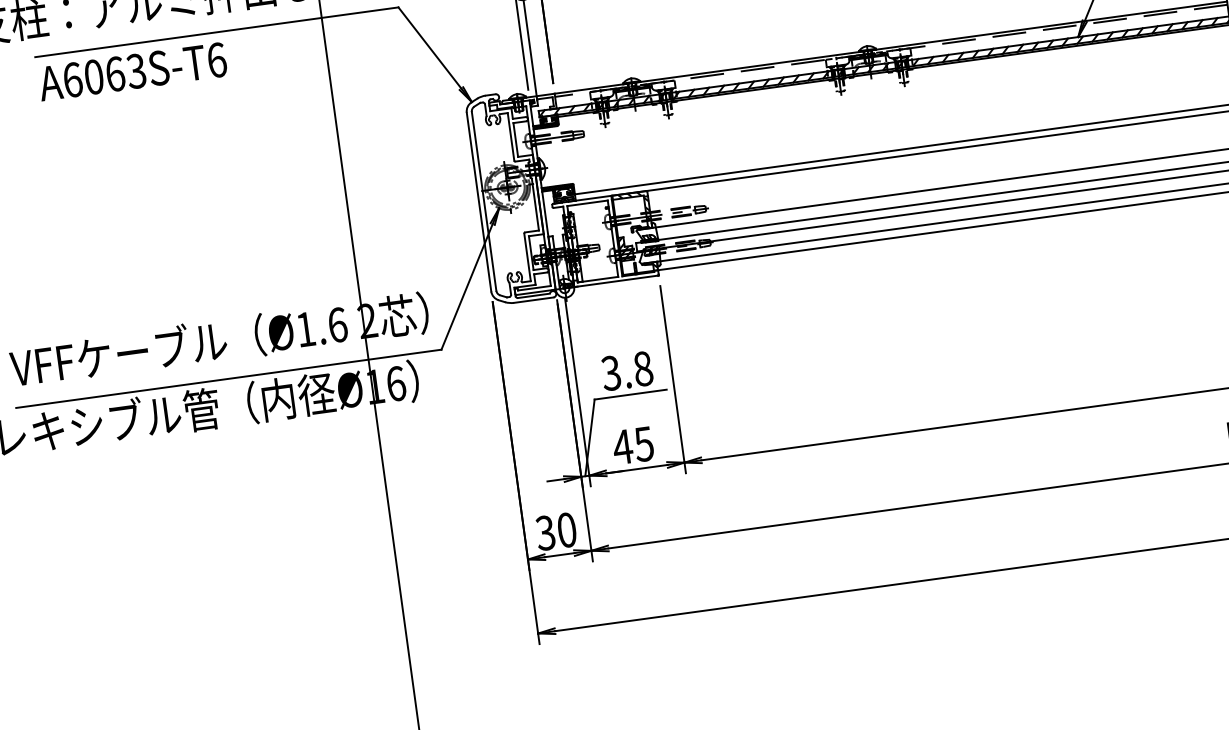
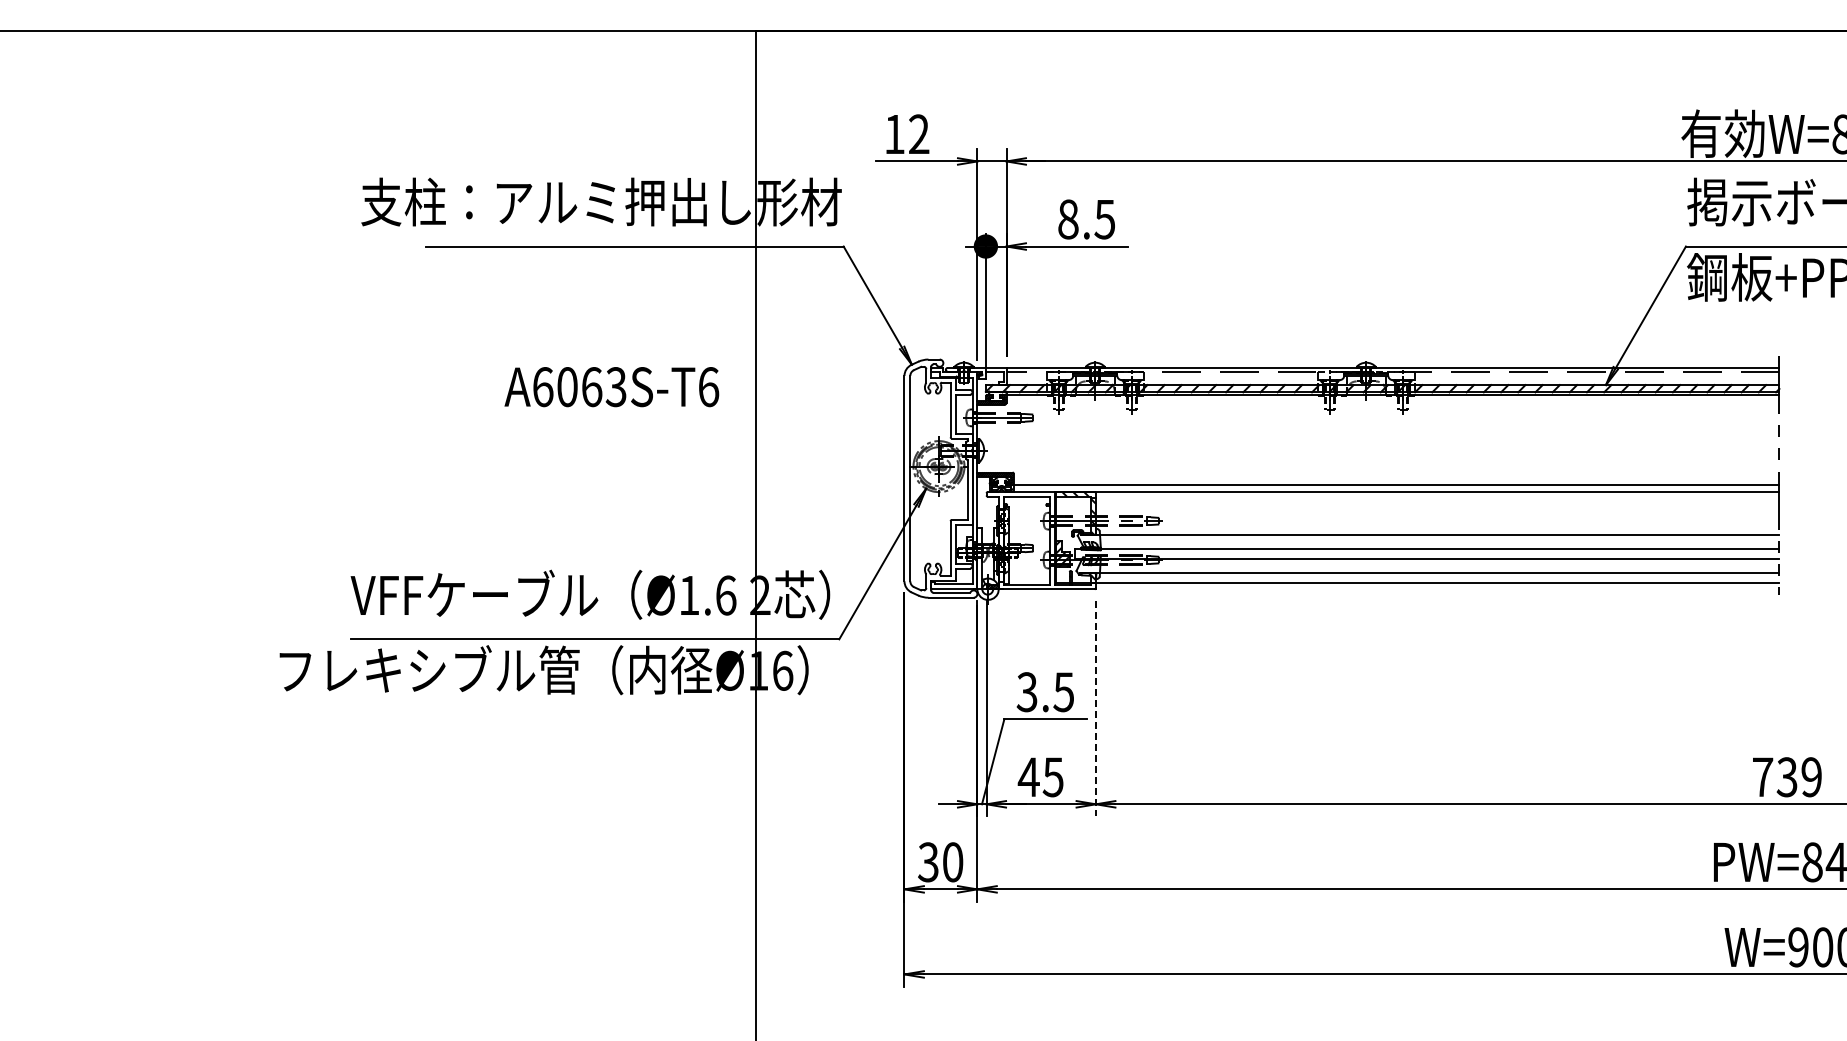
text: (132, 72) -> (611, 387), moved
text: (642, 369) -> (1063, 692), 3.8 -> 3.5
line: (673, 379) -> (1096, 708), solid -> dashed

